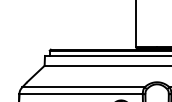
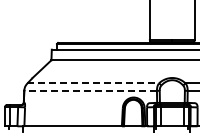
line: (83, 87) -> (93, 83), solid -> dashed
line: (80, 93) -> (90, 90), solid -> dashed

